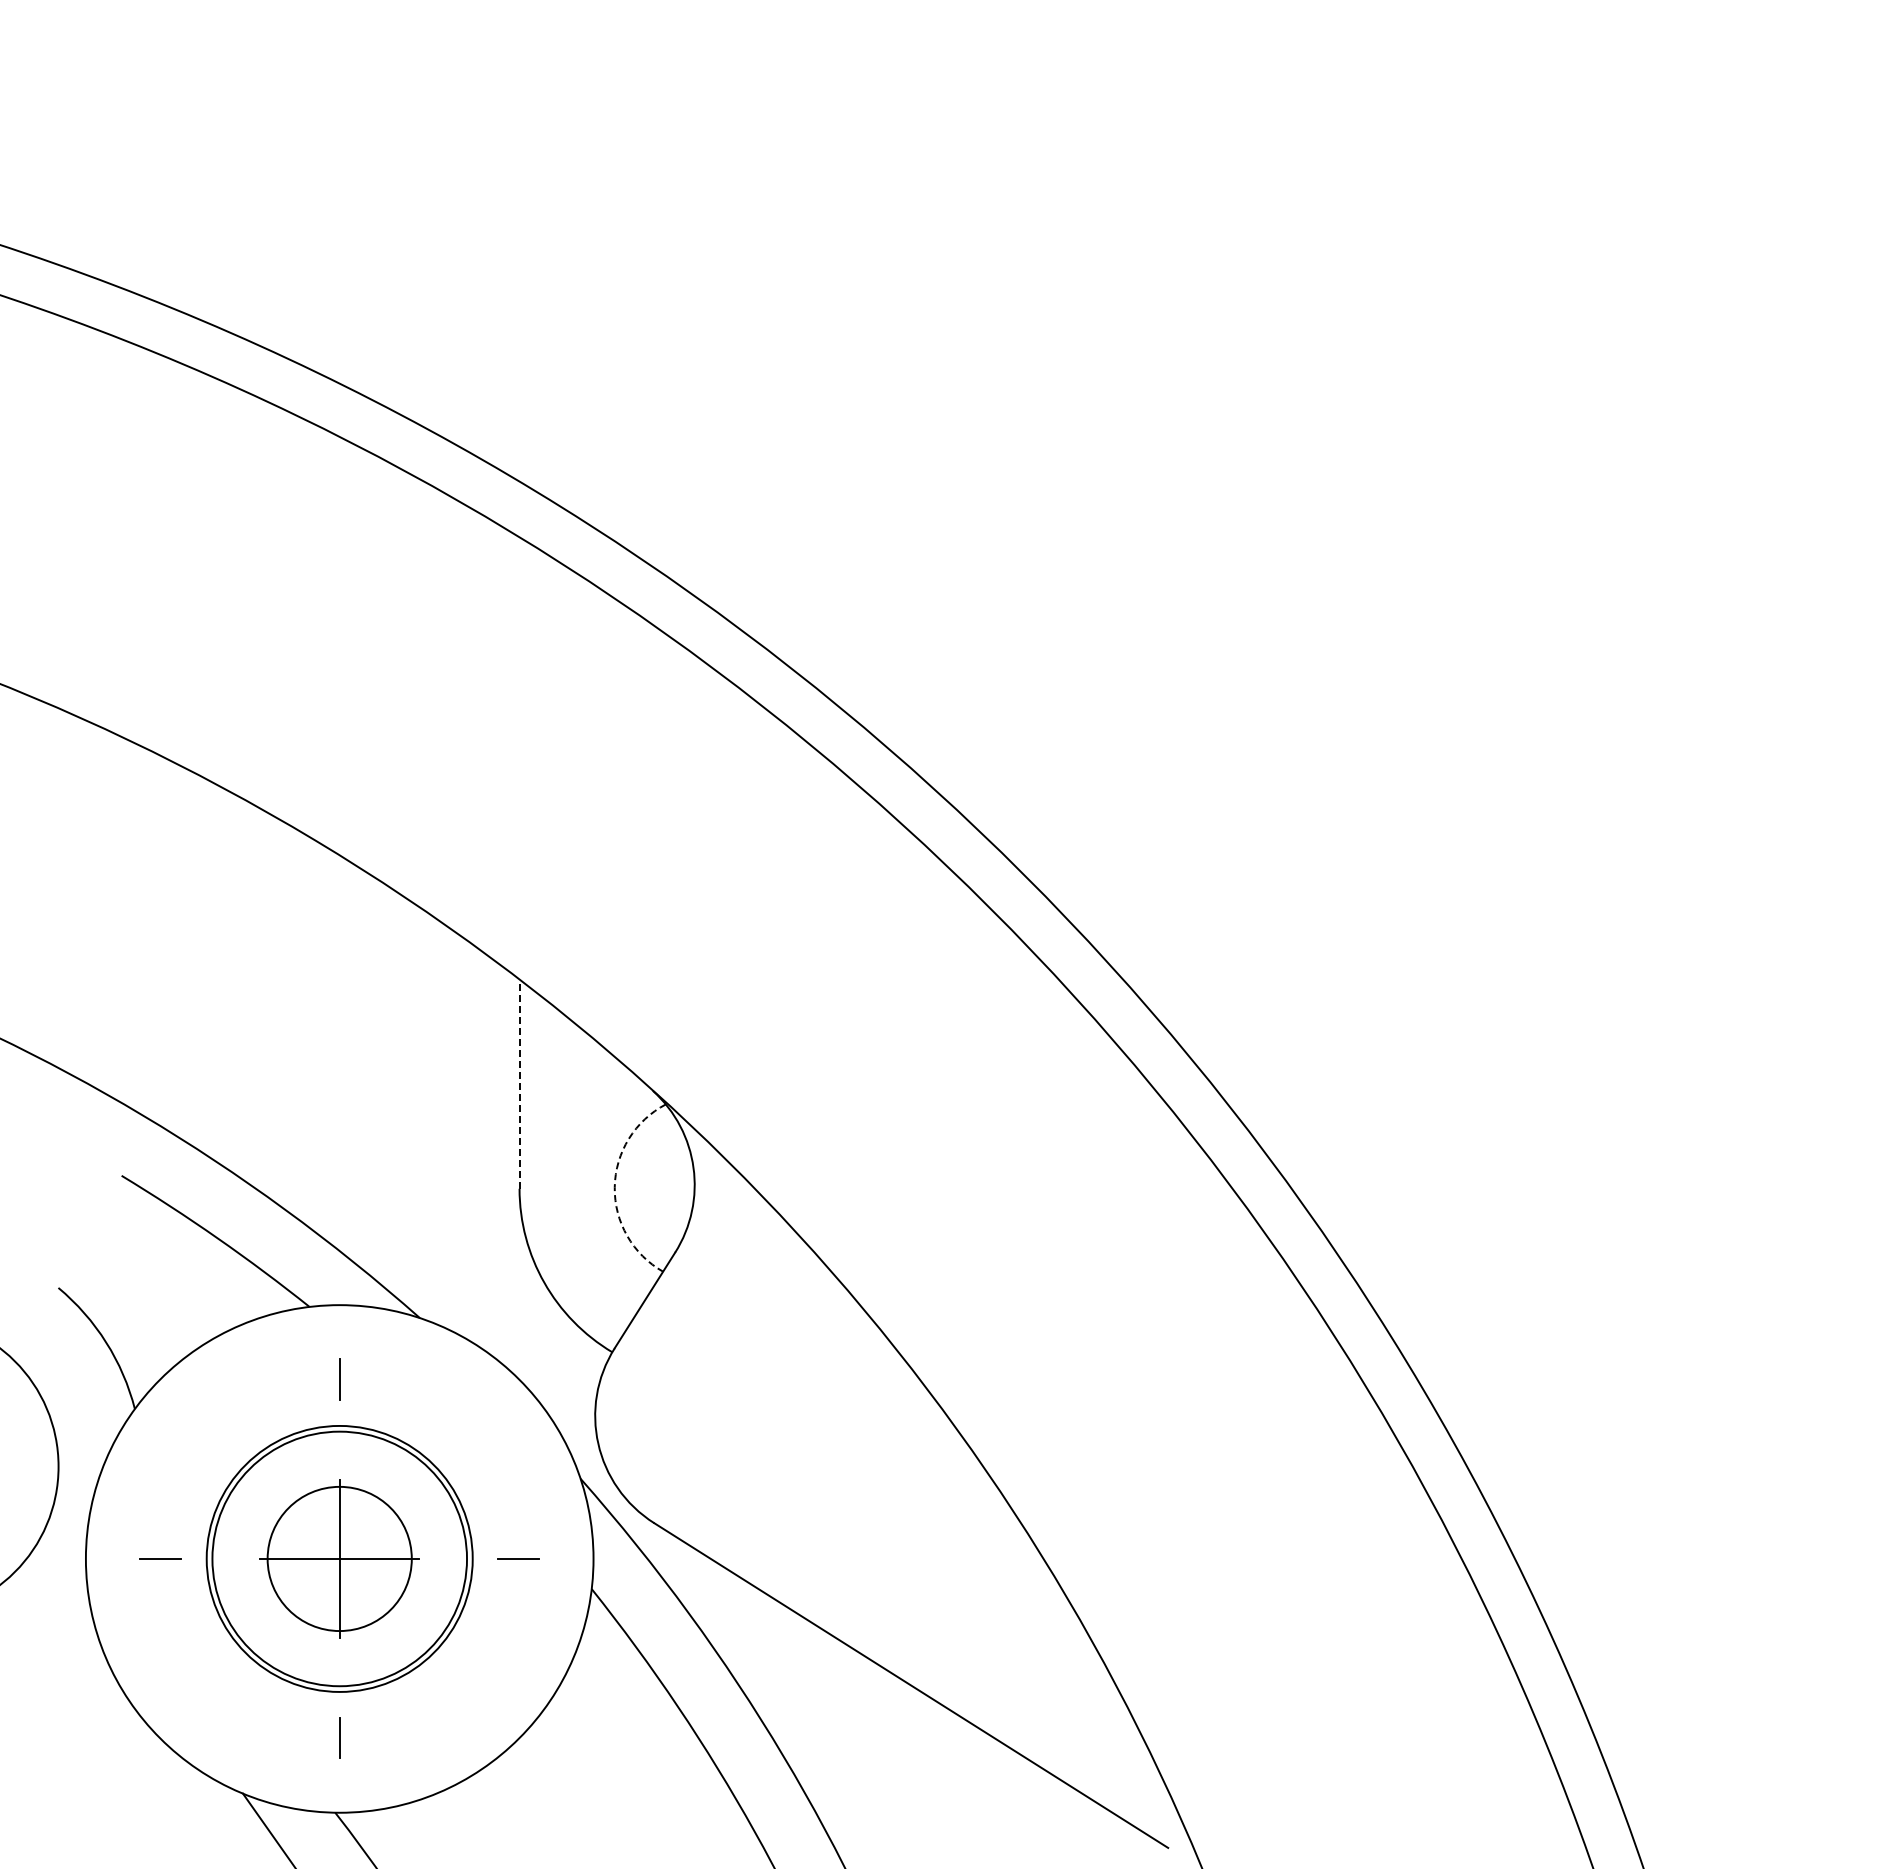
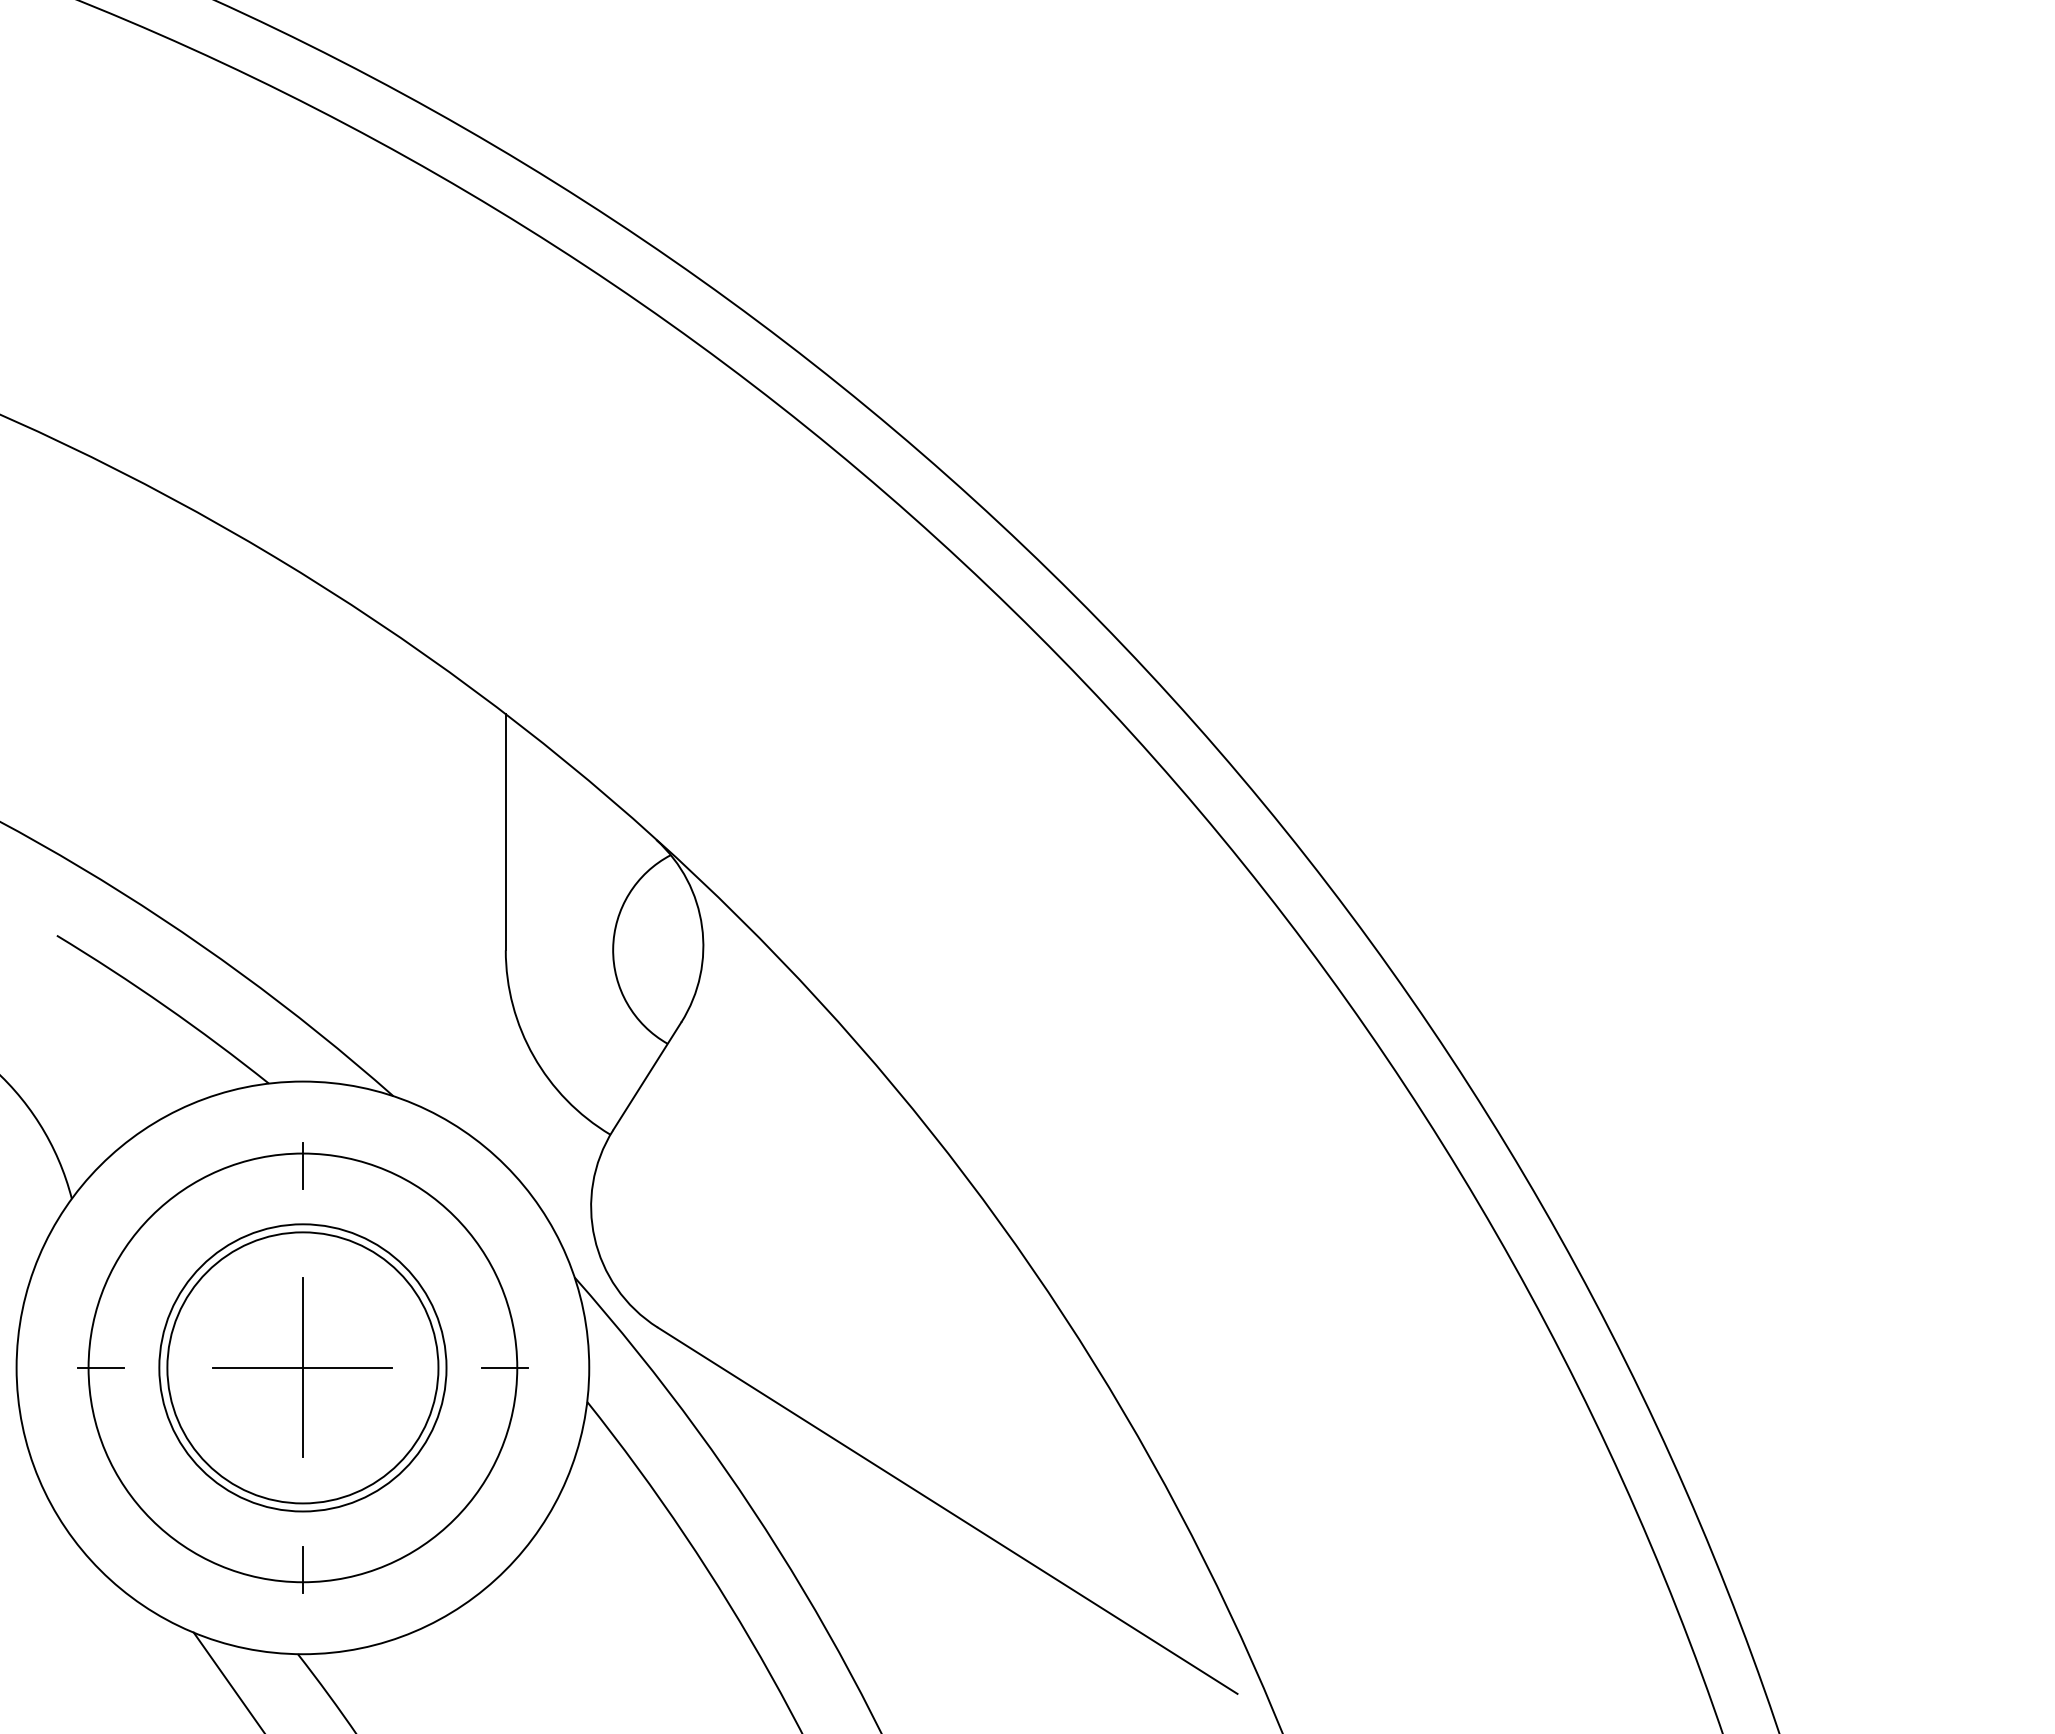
line: (519, 1084) -> (505, 832), dashed -> solid
arc: (614, 1187) -> (612, 948), dashed -> solid
circle: (339, 1558) -> (302, 1367), size x1.43
circle: (339, 1558) -> (302, 1367), size x1.67

